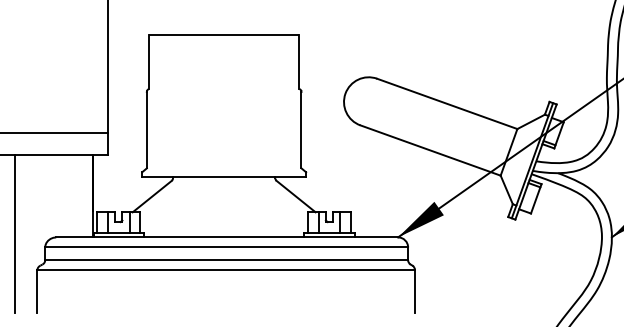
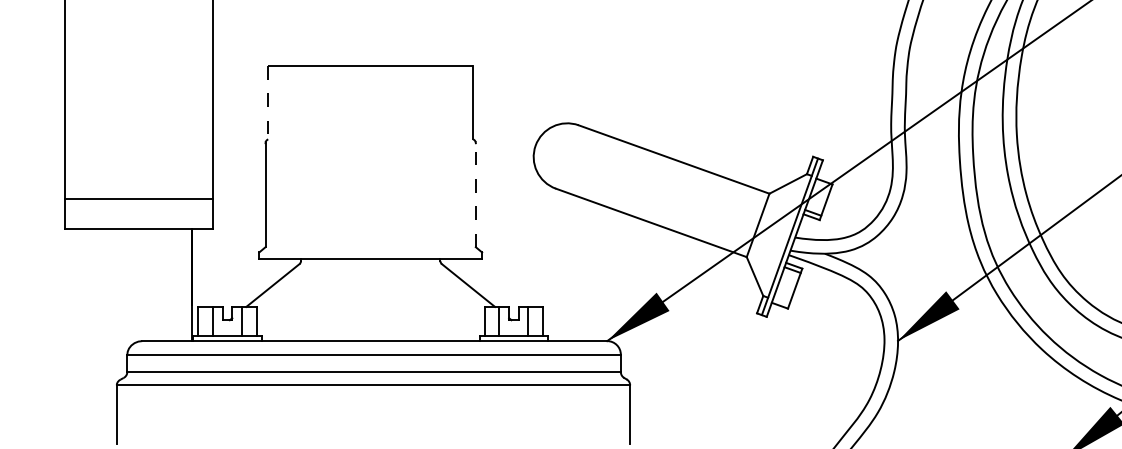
line: (149, 61) -> (268, 102), solid -> dashed
line: (301, 130) -> (475, 195), solid -> dashed
line: (14, 234) -> (85, 336), removed

